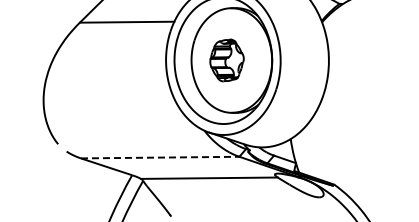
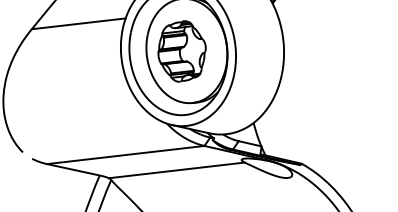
part: (226, 60) -> (181, 51), size x1.43
line: (160, 157) -> (126, 154), dashed -> solid

